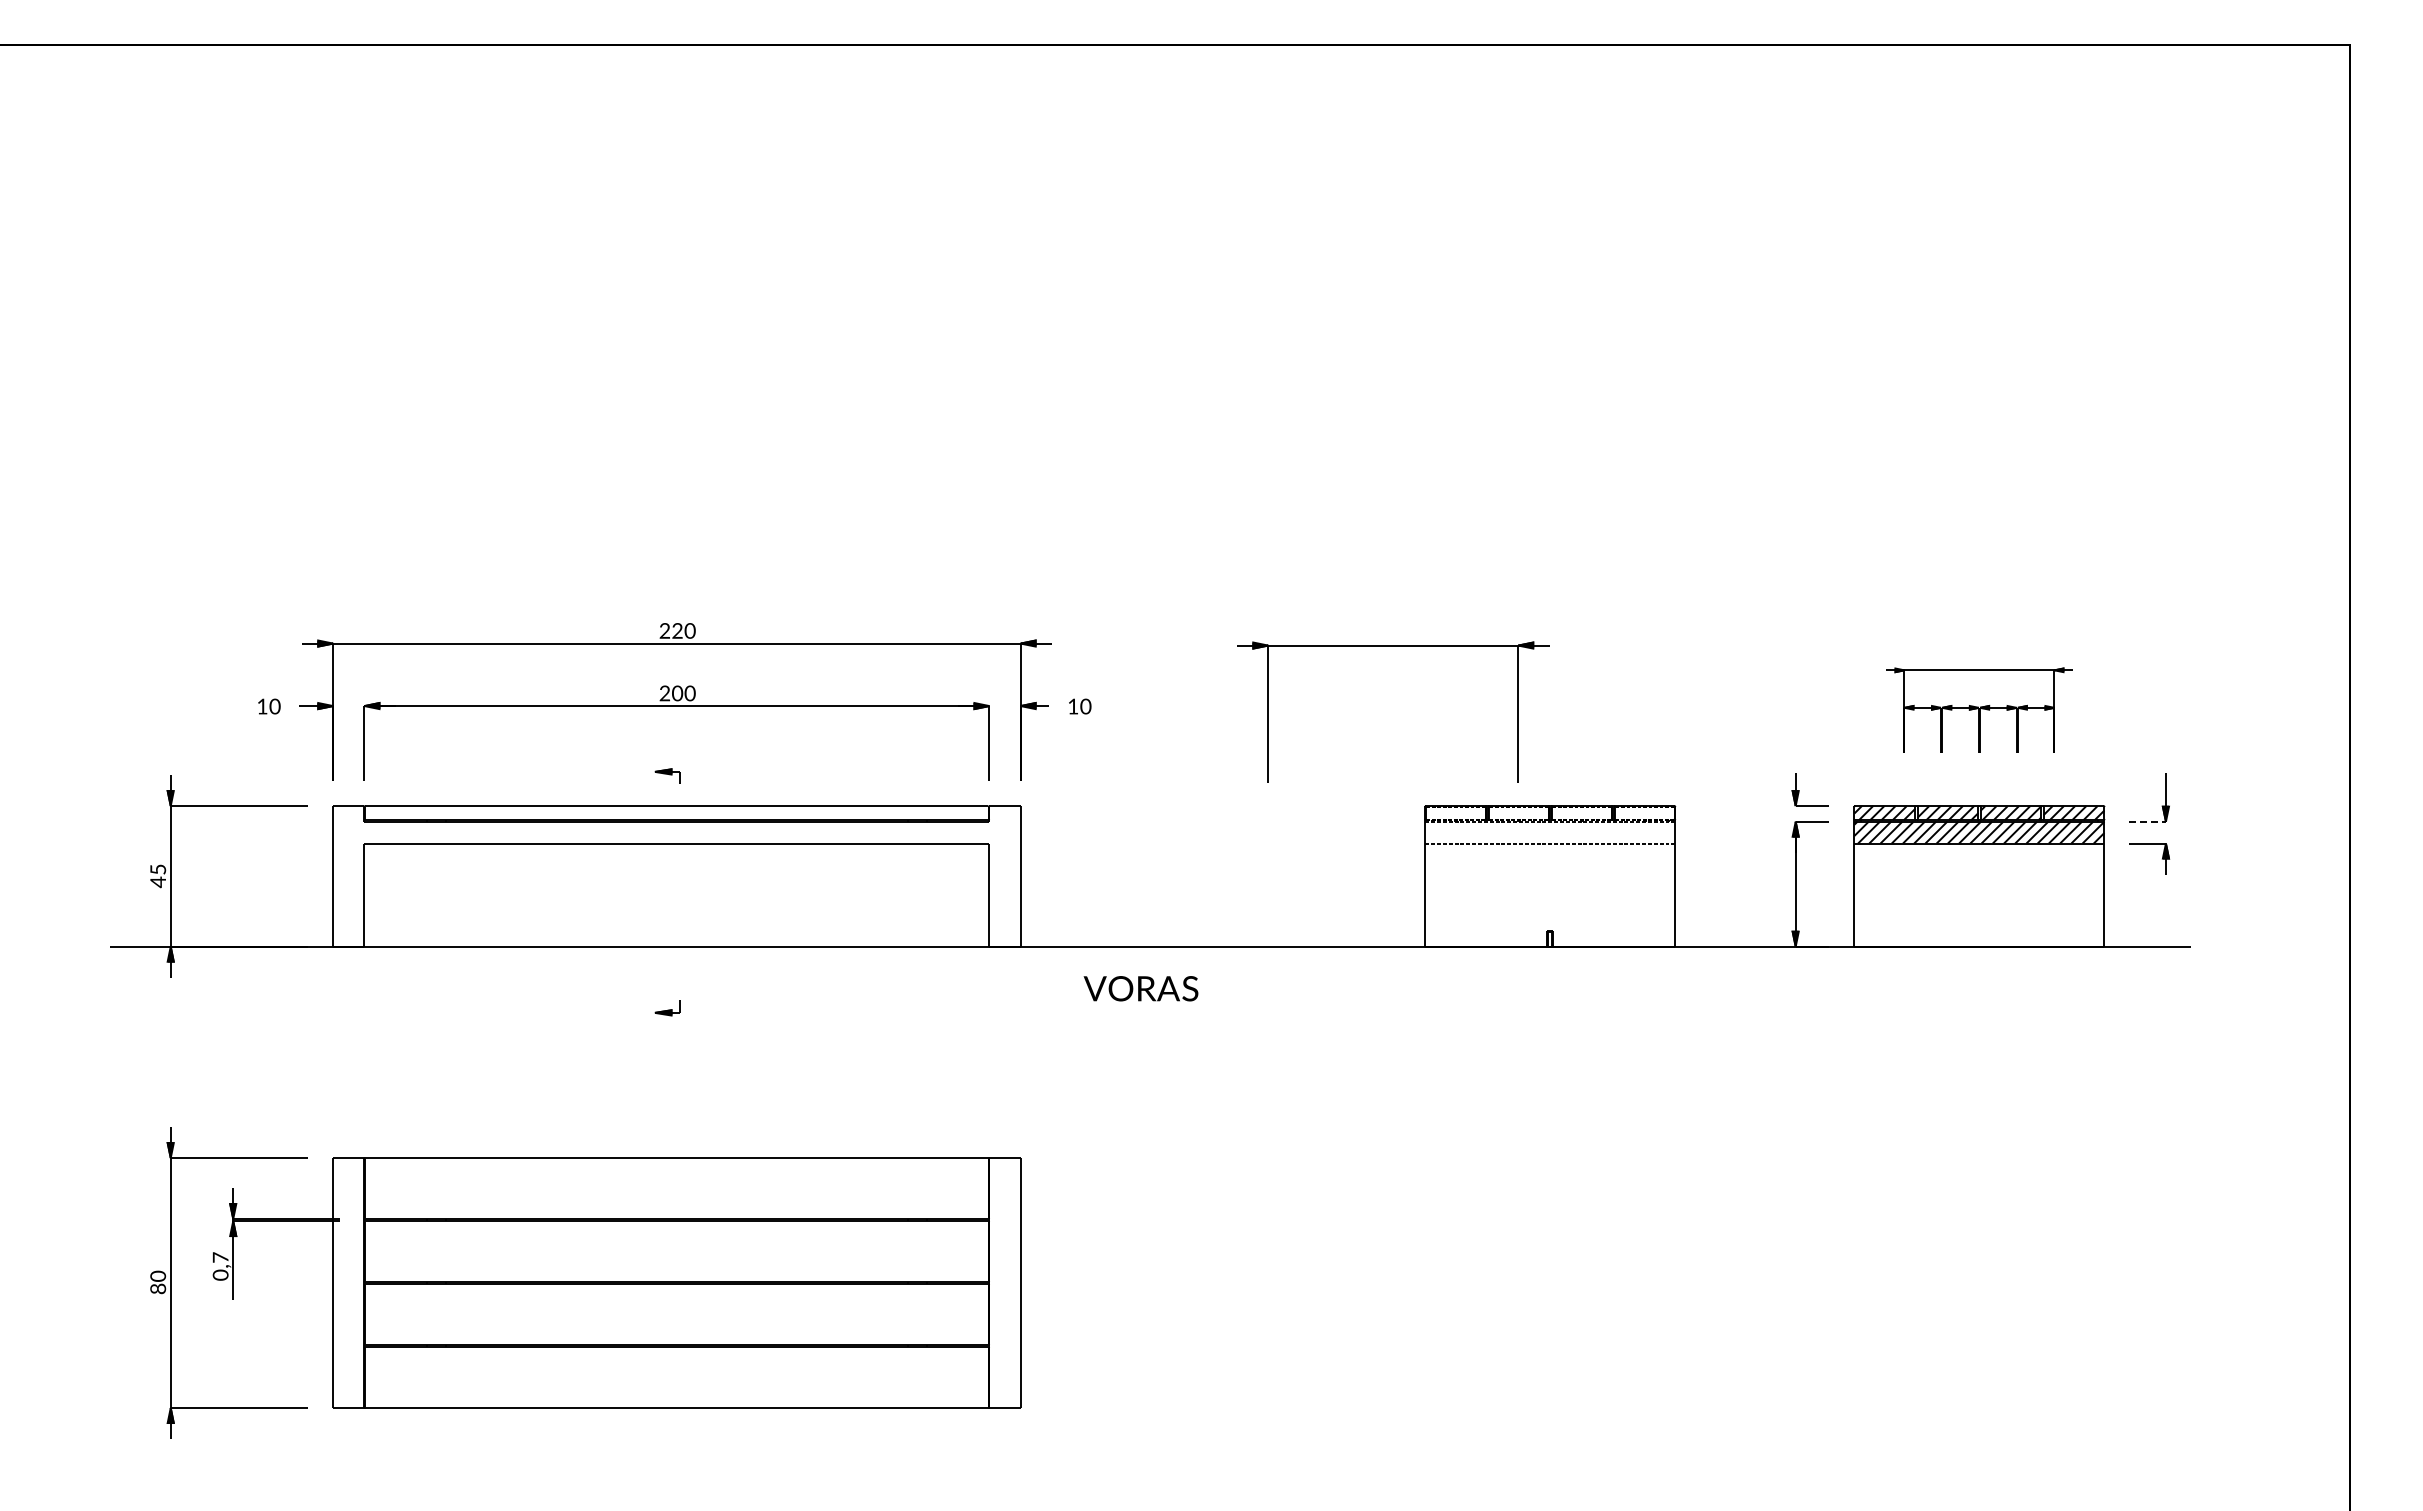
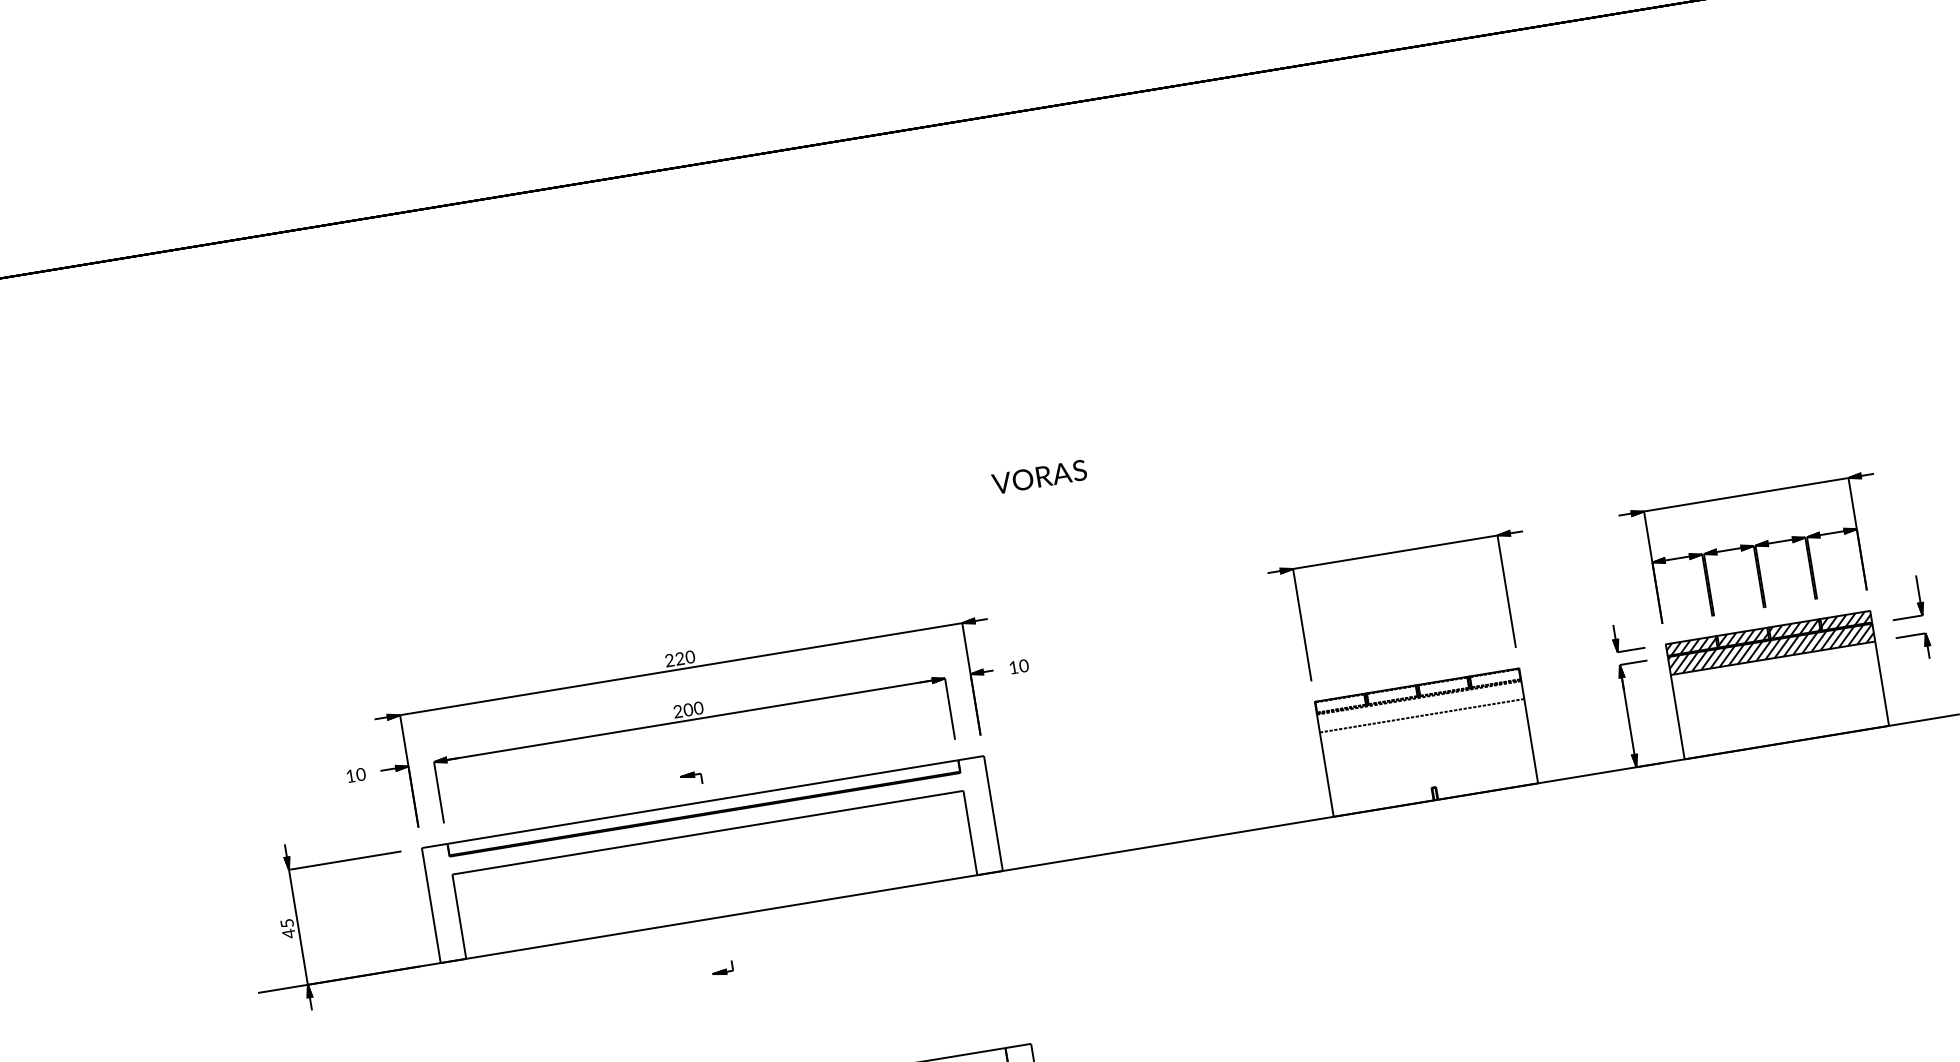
part: (1393, 646) -> (1395, 552), moved
part: (1979, 710) -> (1755, 549), size x1.67
line: (2148, 821) -> (1908, 617), dashed -> solid
text: (1140, 988) -> (1038, 477), moved

